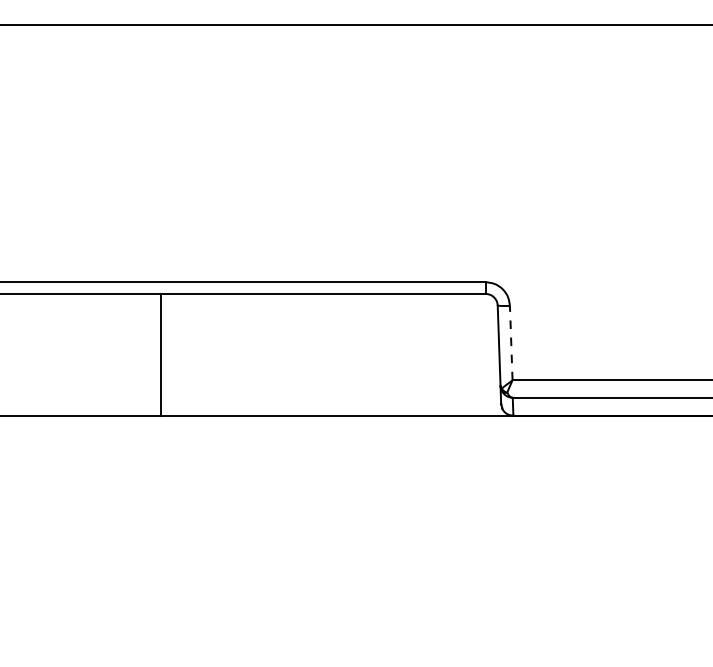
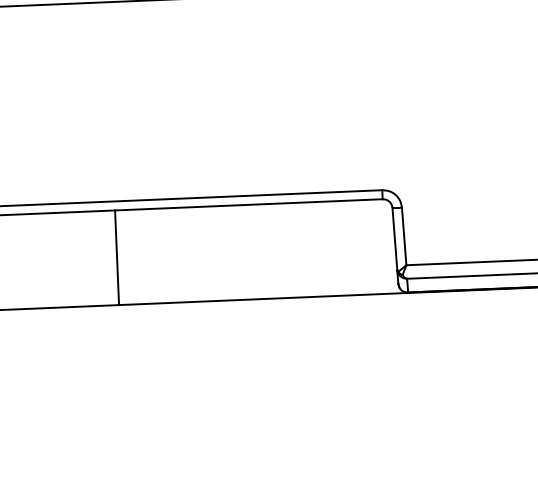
line: (511, 342) -> (404, 236), dashed -> solid
line: (160, 354) -> (116, 257), moved

